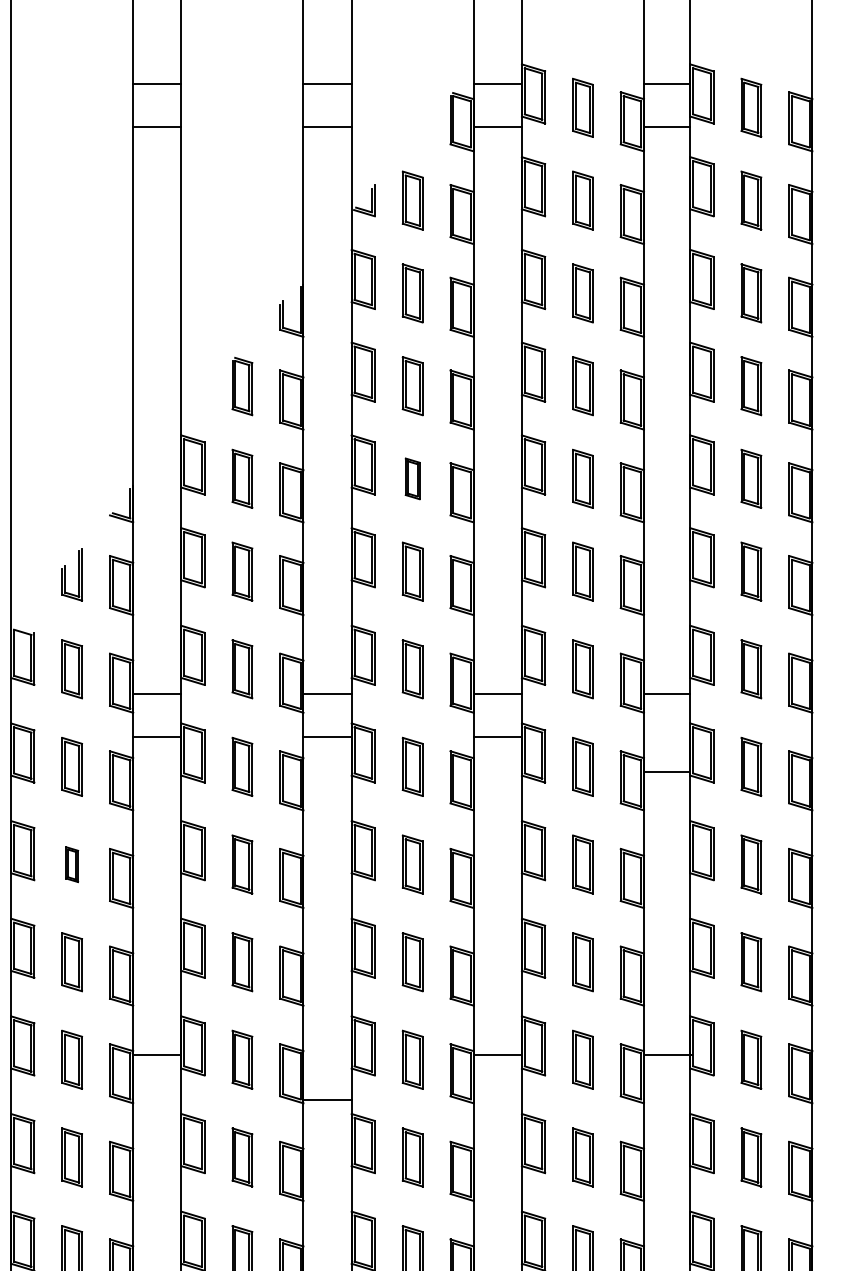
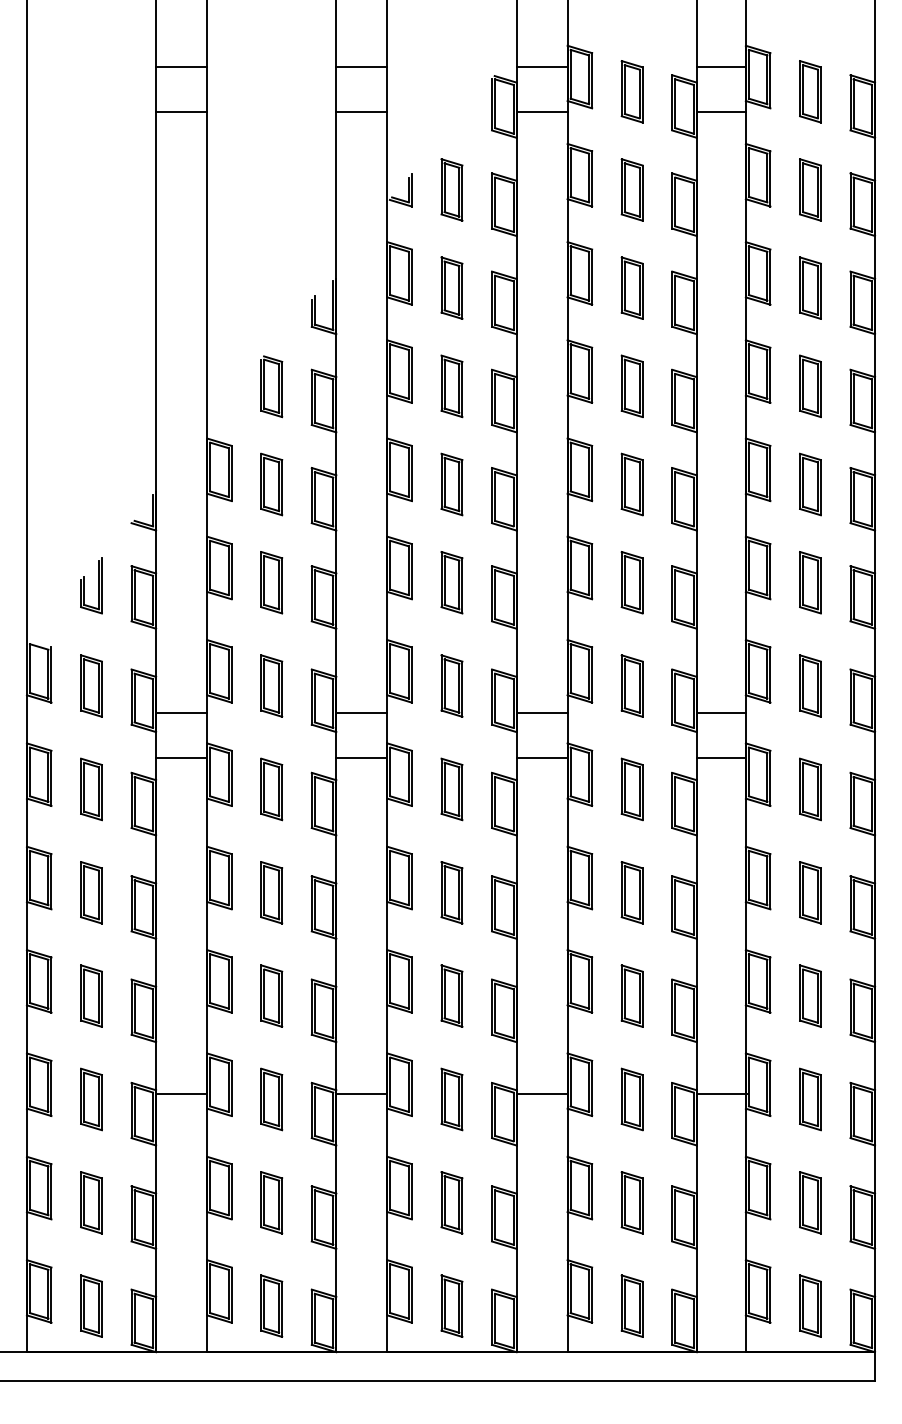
part: (412, 478) -> (451, 484), size x1.43
line: (666, 771) -> (720, 757), moved
part: (72, 864) -> (91, 892), size x1.67
line: (327, 1099) -> (361, 1093), moved

